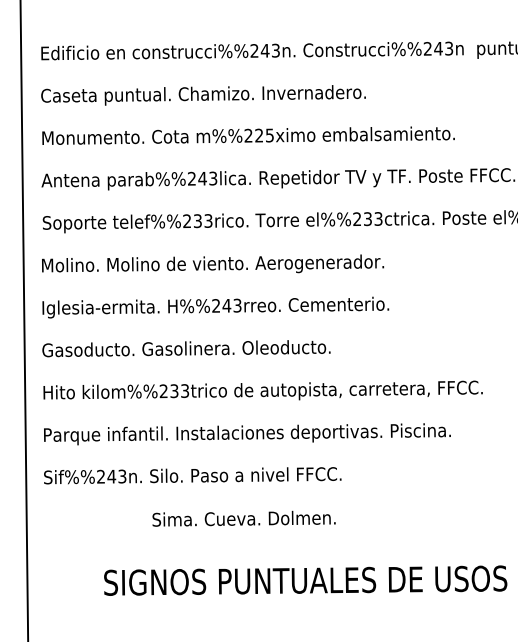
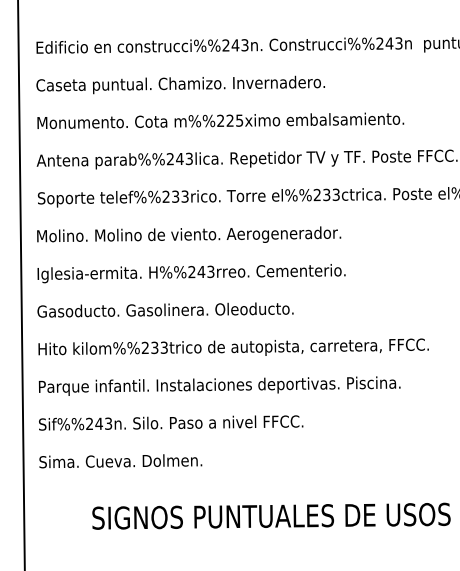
text: (243, 519) -> (120, 461), moved

